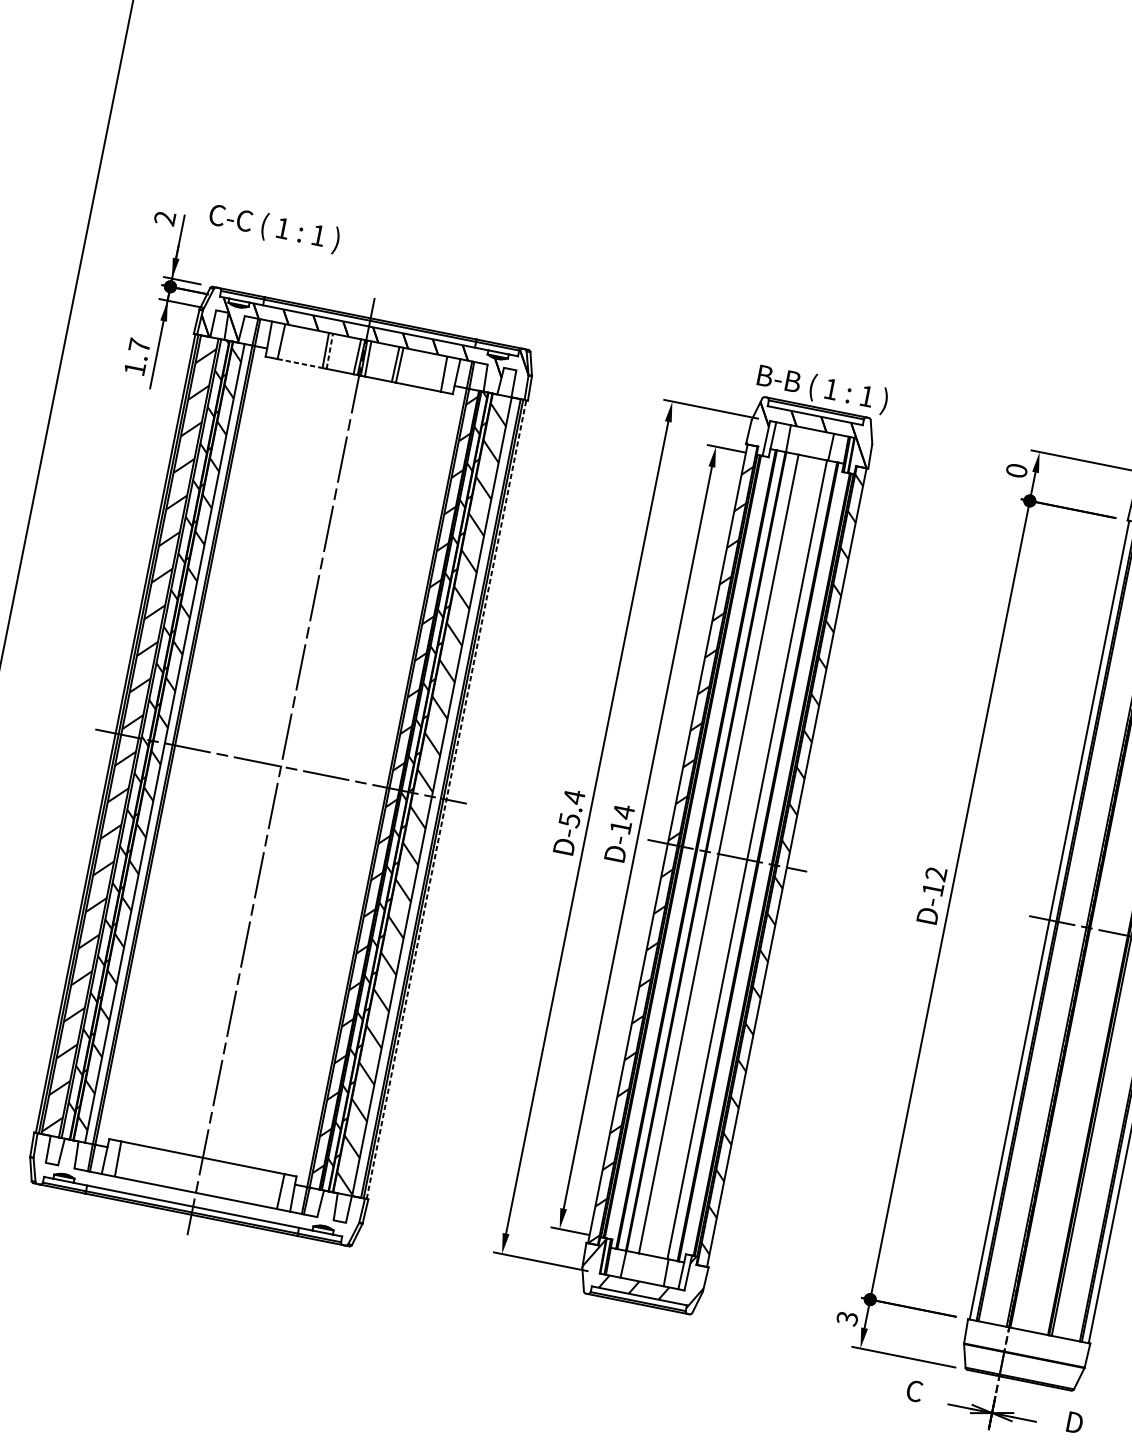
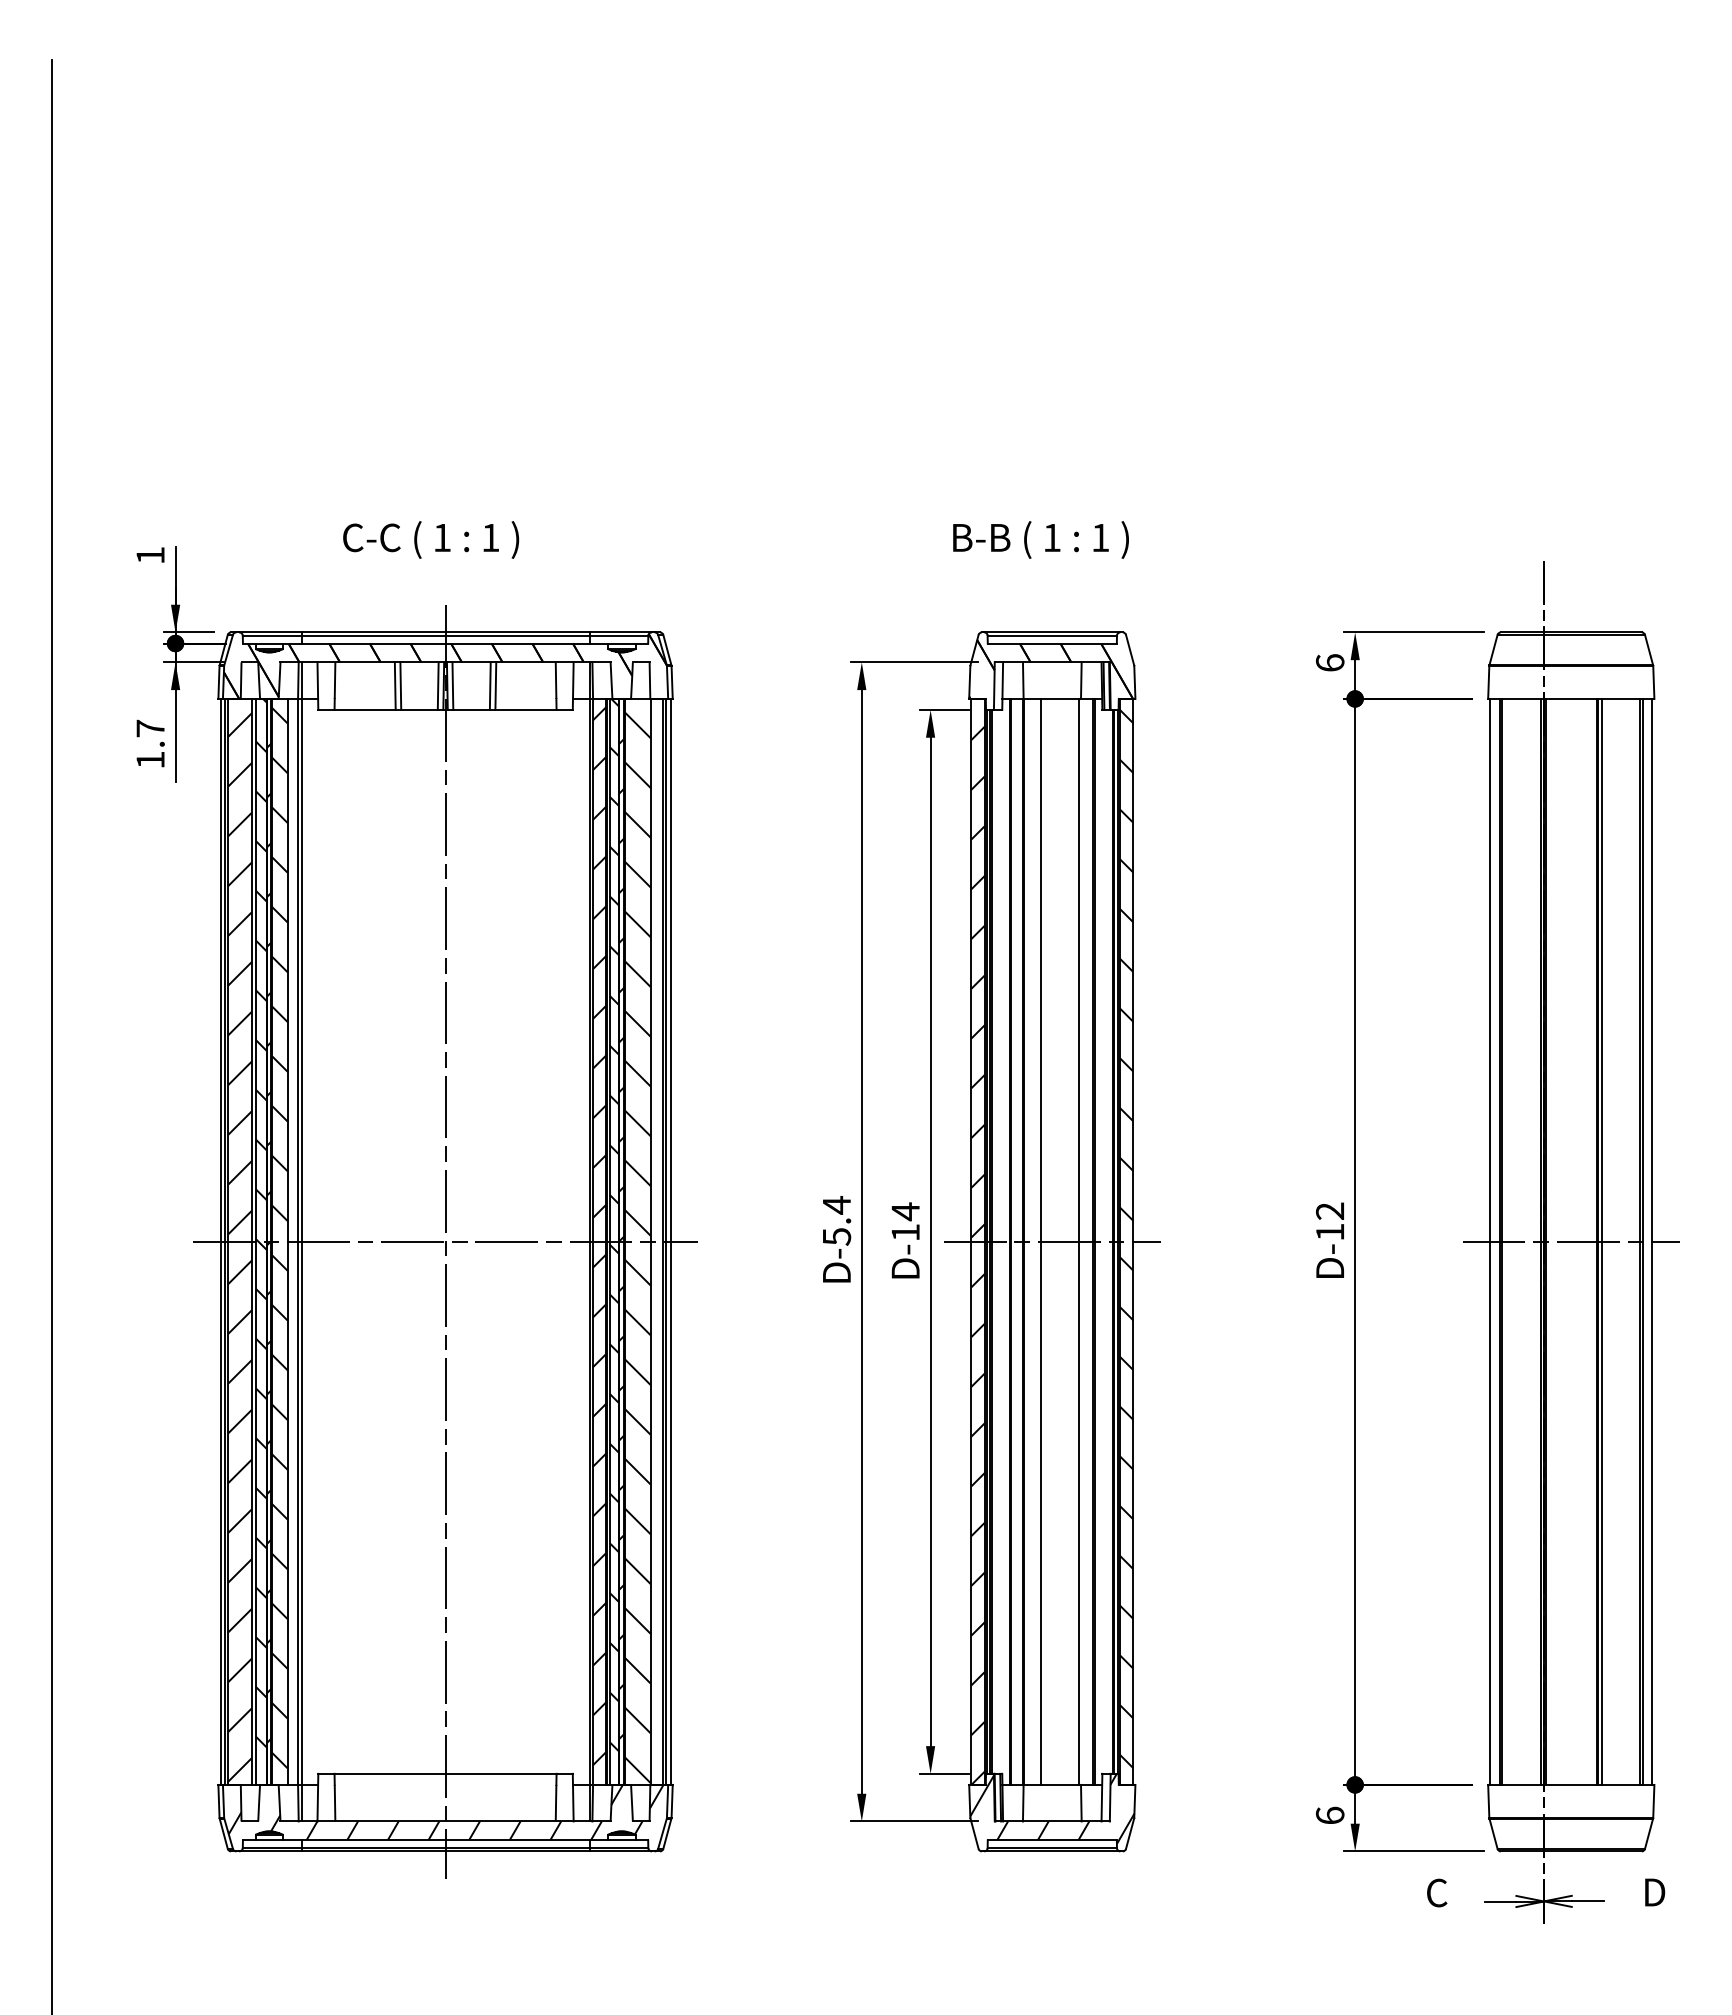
text: (164, 218) -> (150, 555), 2 -> 1
text: (274, 228) -> (431, 539), moved
line: (329, 351) -> (400, 686), dashed -> solid
line: (300, 363) -> (365, 710), dashed -> solid
text: (822, 388) -> (1040, 539), moved
text: (1017, 470) -> (1330, 662), 0 -> 6
line: (446, 799) -> (670, 1241), dashed -> solid
hatch: (197, 1186) -> (445, 1812), added
text: (847, 1318) -> (1330, 1815), 3 -> 6

